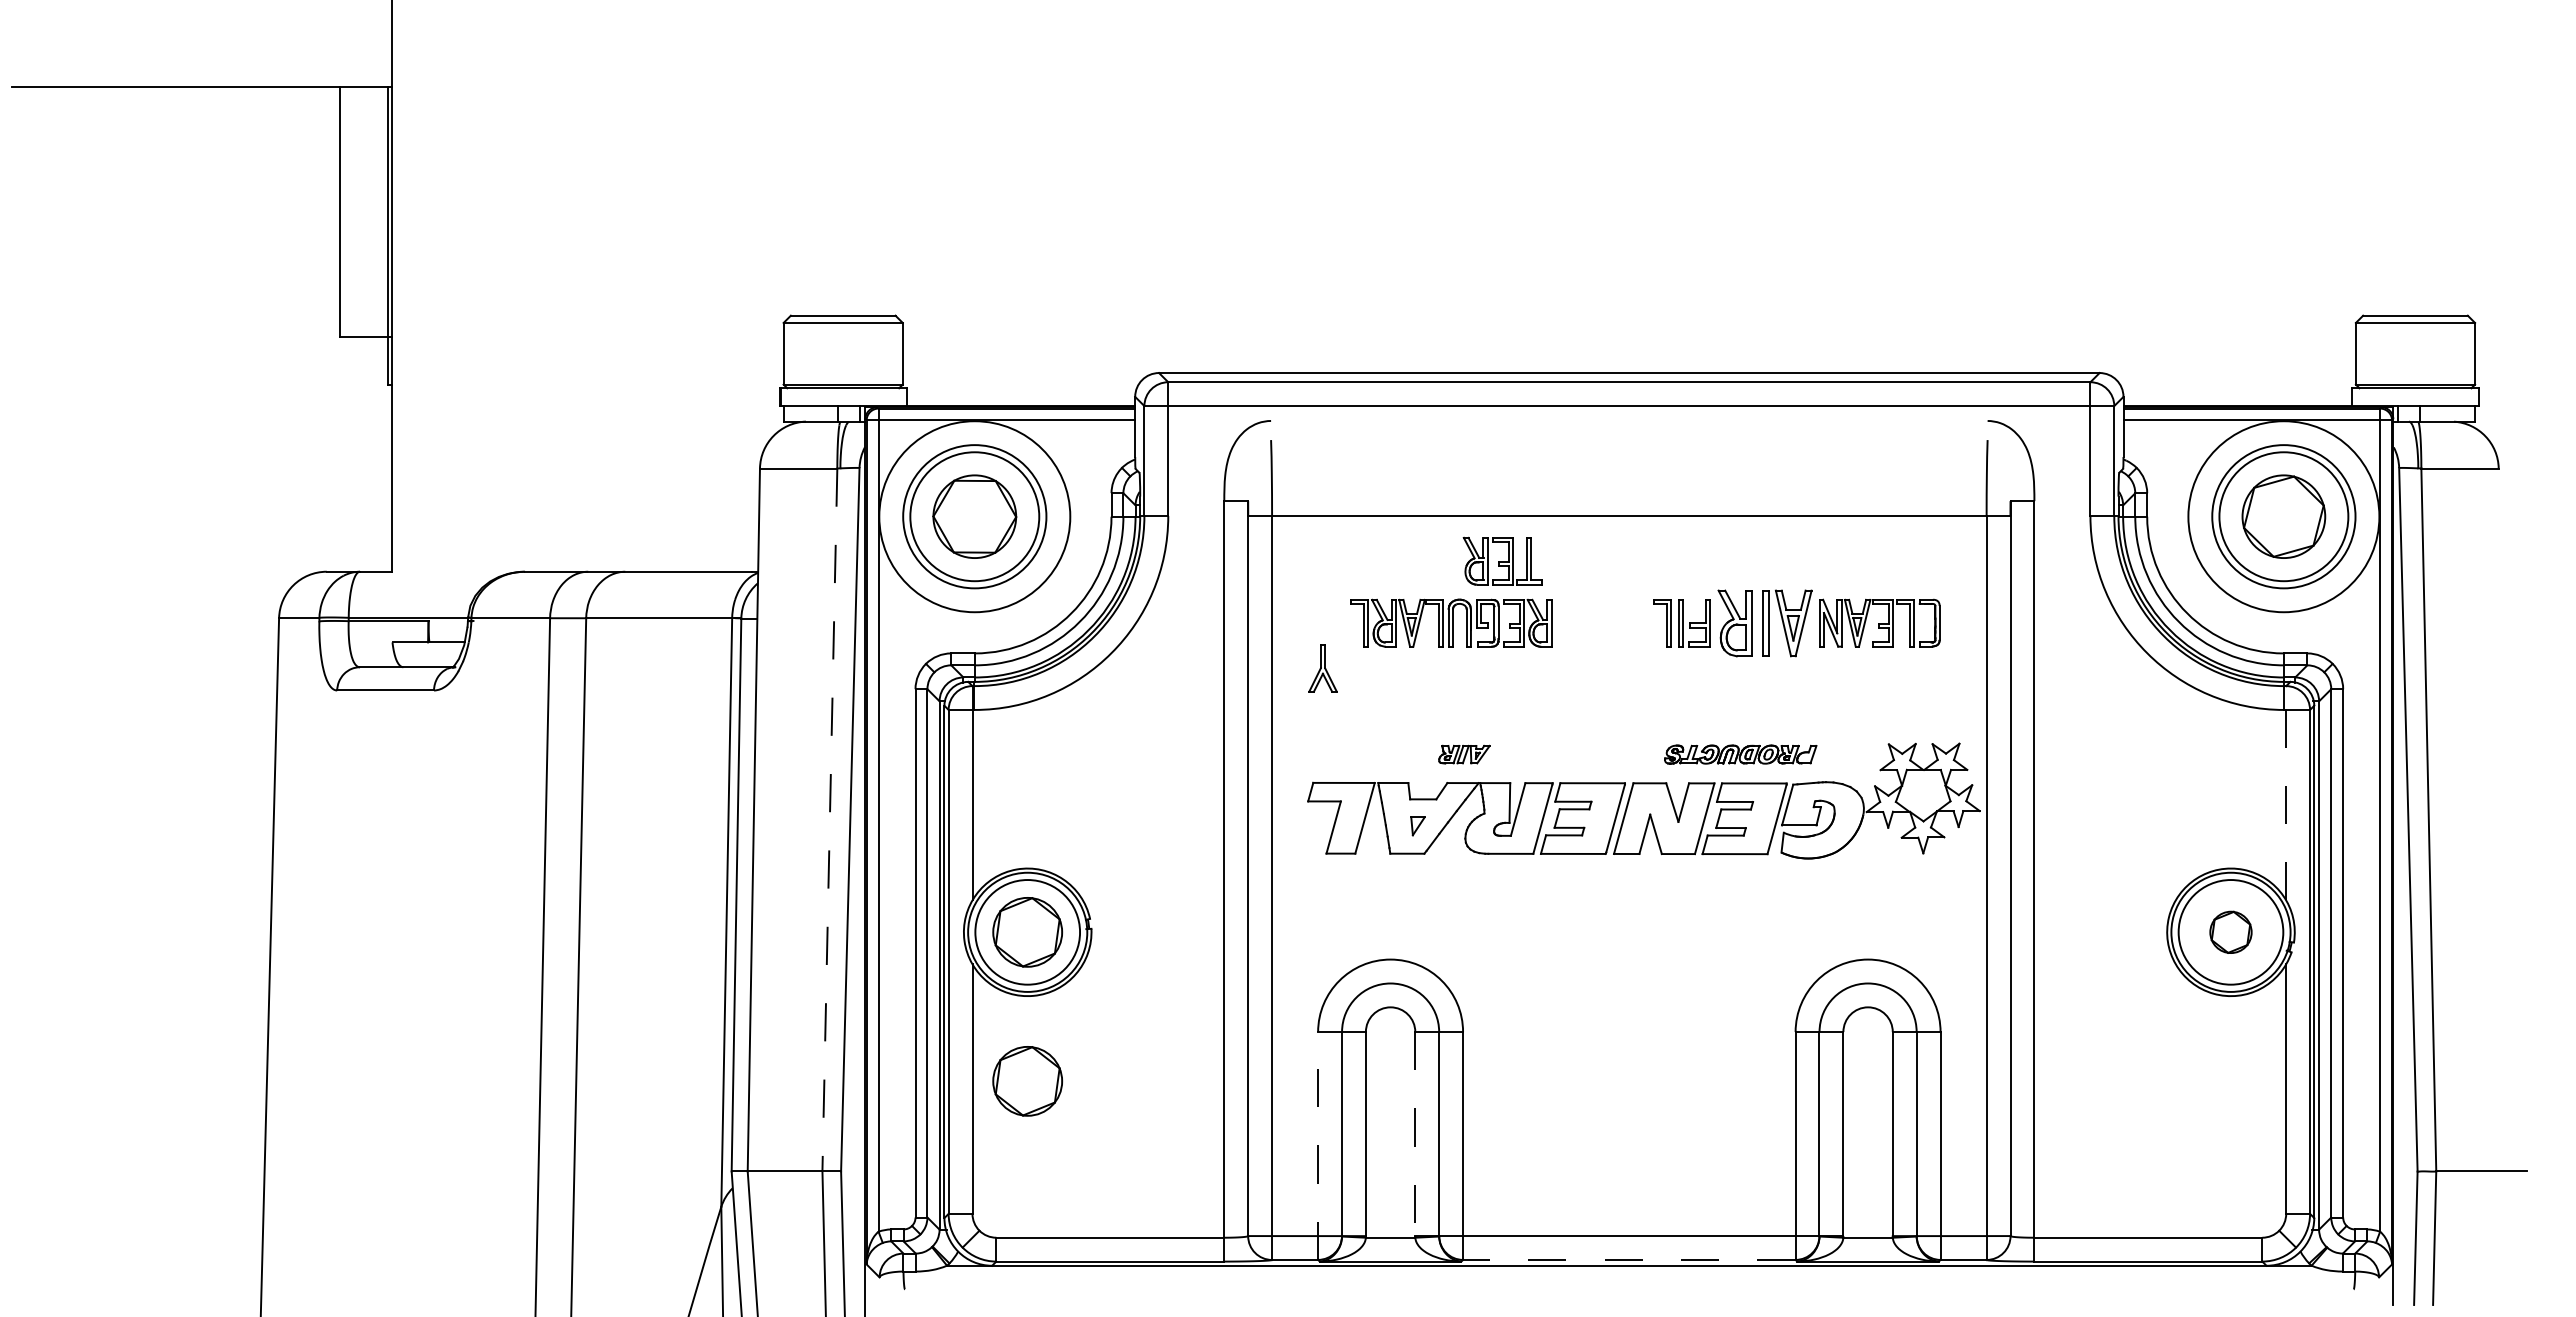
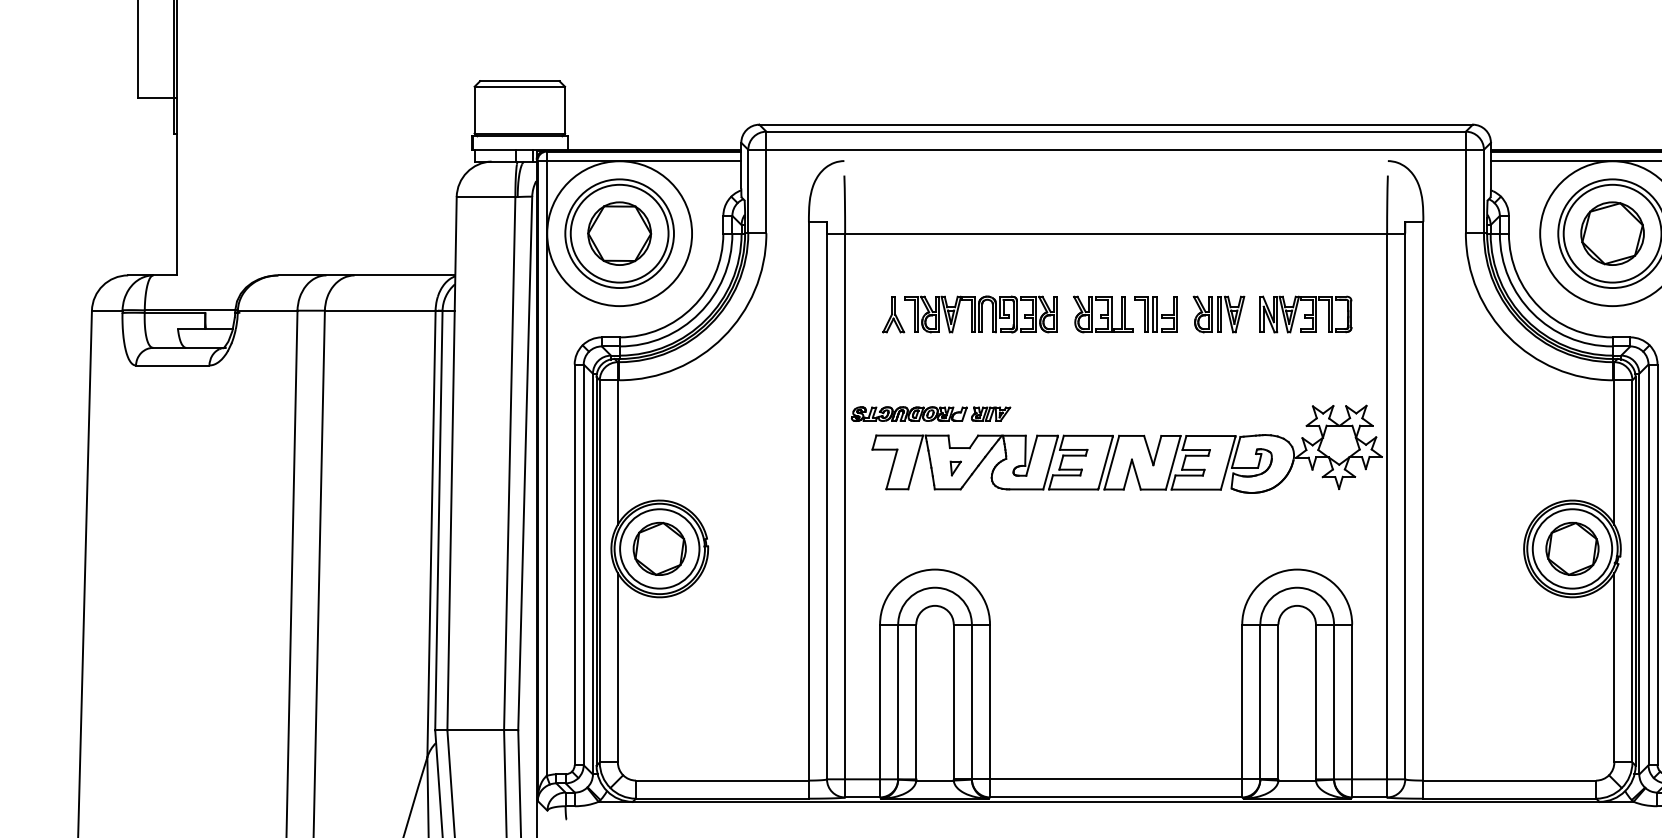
part: (1502, 560) -> (1103, 313), moved
part: (1764, 622) -> (1218, 313), size x0.71
part: (1322, 668) -> (893, 314), moved
part: (1740, 754) -> (909, 414), moved
line: (2286, 792) -> (1614, 442), dashed -> solid
line: (829, 819) -> (509, 463), dashed -> solid
part: (2230, 932) -> (1572, 549), size x1.67
part: (1027, 1081) -> (659, 662), removed
line: (1415, 1134) -> (953, 702), dashed -> solid
line: (1318, 1145) -> (880, 710), dashed -> solid
line: (1628, 1259) -> (1115, 797), dashed -> solid

